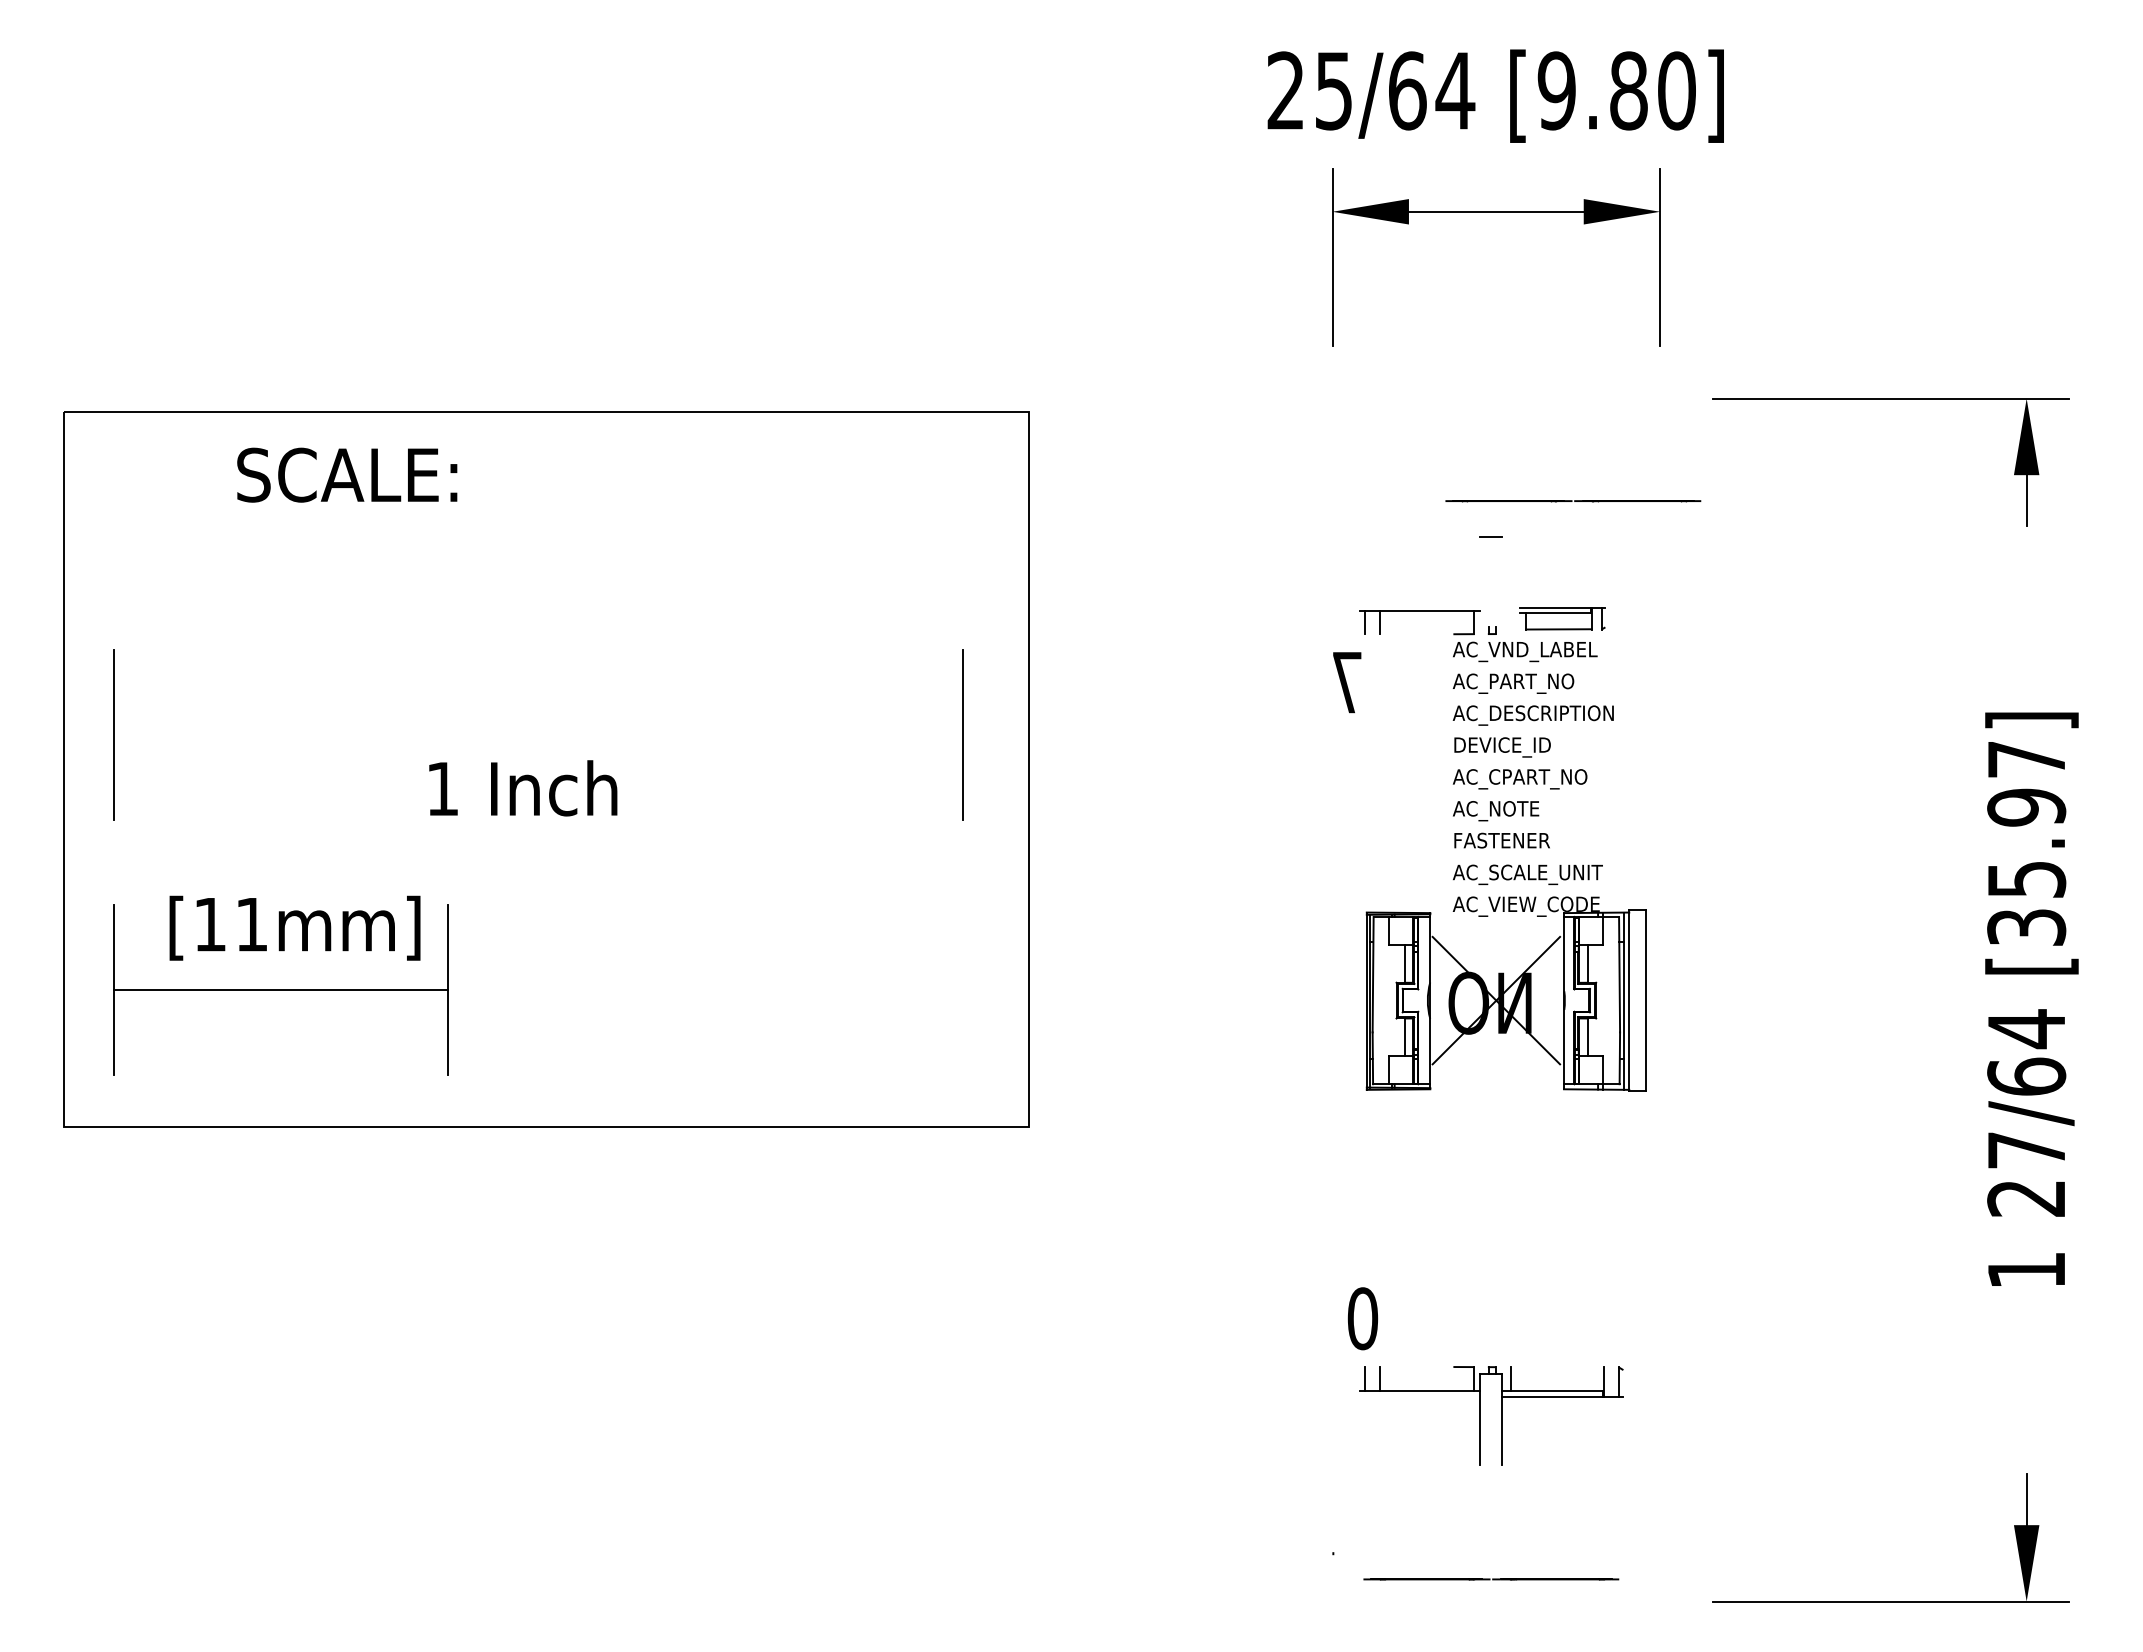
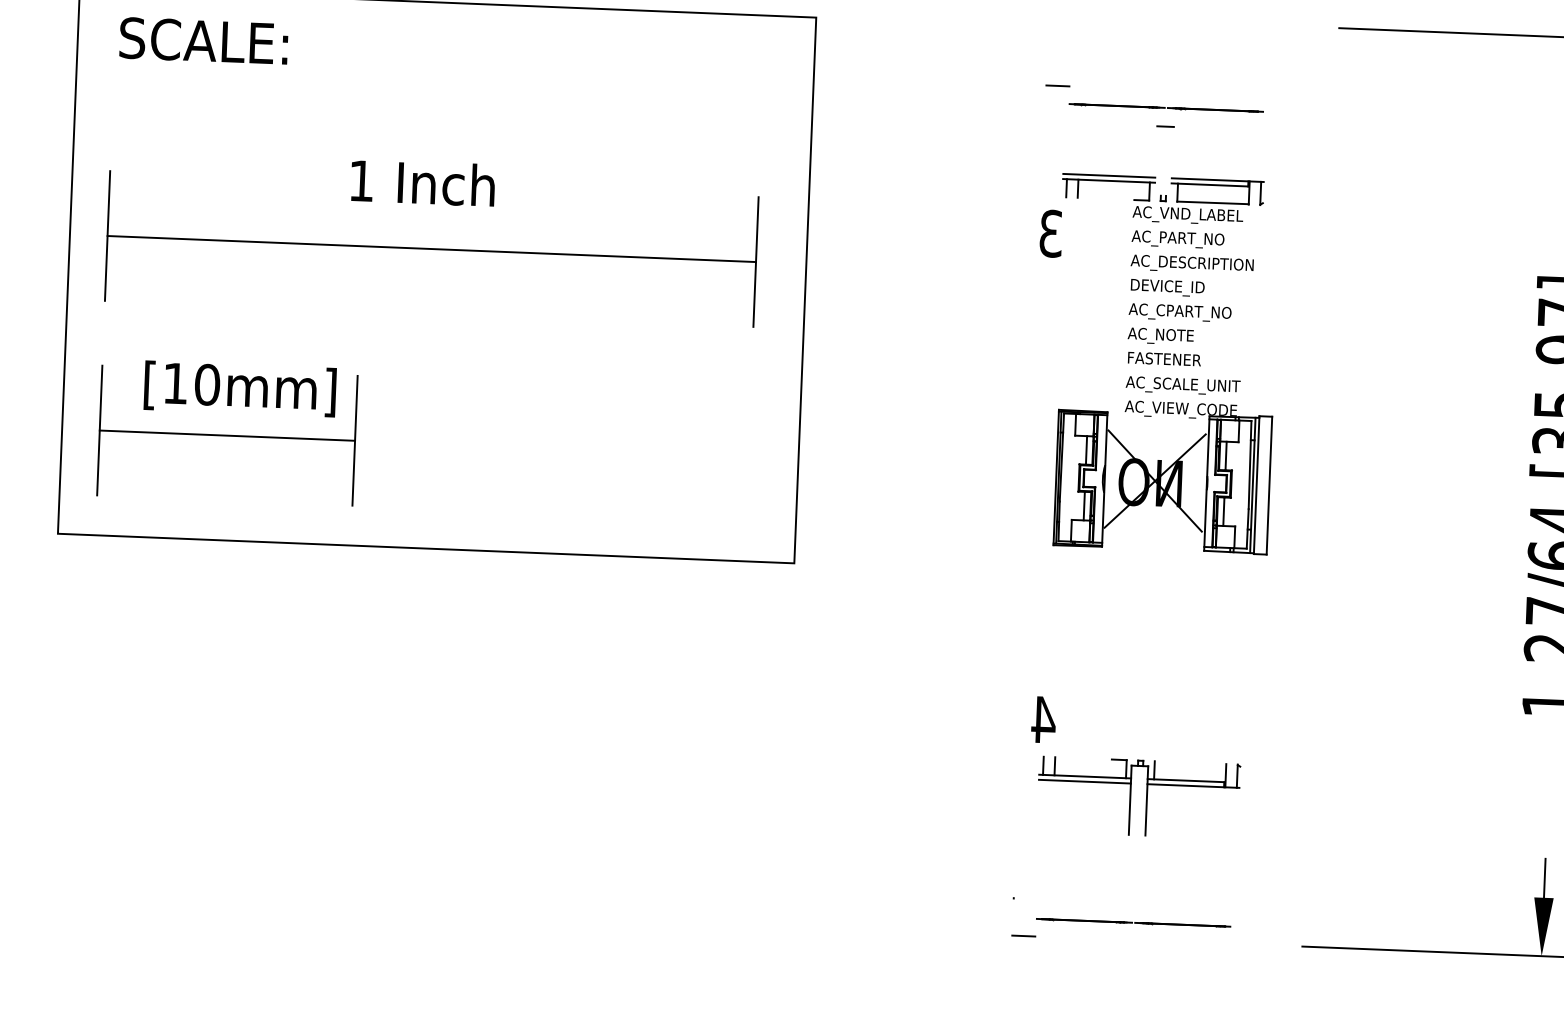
text: (347, 474) -> (204, 40), moved
line: (1348, 489) -> (1057, 86), added
line: (1572, 501) -> (1165, 108), moved
line: (1420, 603) -> (1109, 175), added
part: (1562, 618) -> (1217, 191), size x1.43
text: (1346, 682) -> (1050, 233), 7 -> 3
line: (537, 735) -> (431, 249), added
text: (523, 788) -> (423, 183), moved
text: (251, 924) -> (207, 384), [11mm] -> [10mm]
text: (1363, 1318) -> (1044, 719), 0 -> 4
line: (1420, 1397) -> (1085, 781), added
line: (1348, 1602) -> (1023, 936), added

